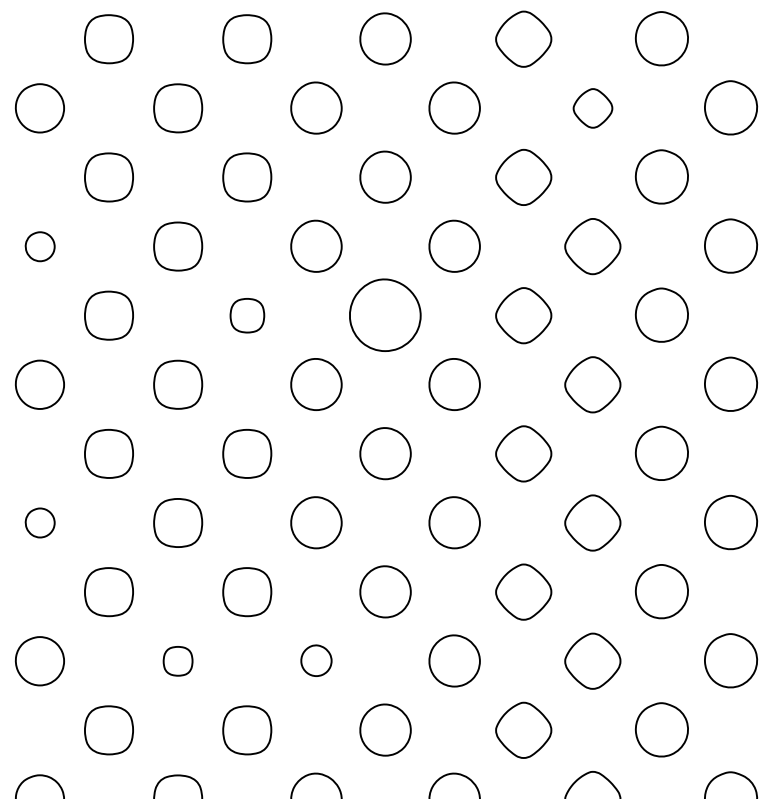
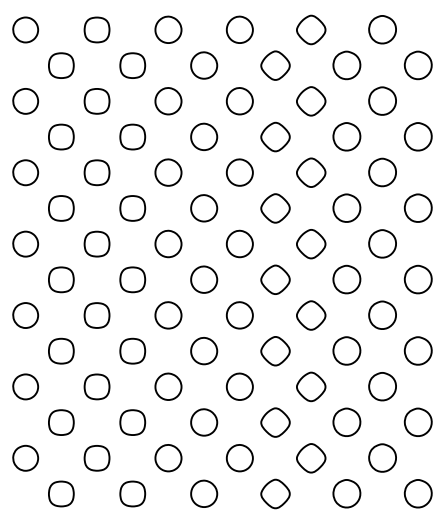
part: (593, 108) -> (311, 101), size x1.43
part: (39, 246) -> (25, 172), size x1.67
part: (246, 315) -> (132, 208), size x1.43
part: (386, 315) -> (204, 208), size x0.71
part: (39, 522) -> (25, 315), size x1.67
part: (177, 660) -> (96, 386), size x1.67
part: (316, 660) -> (168, 386), size x1.67

